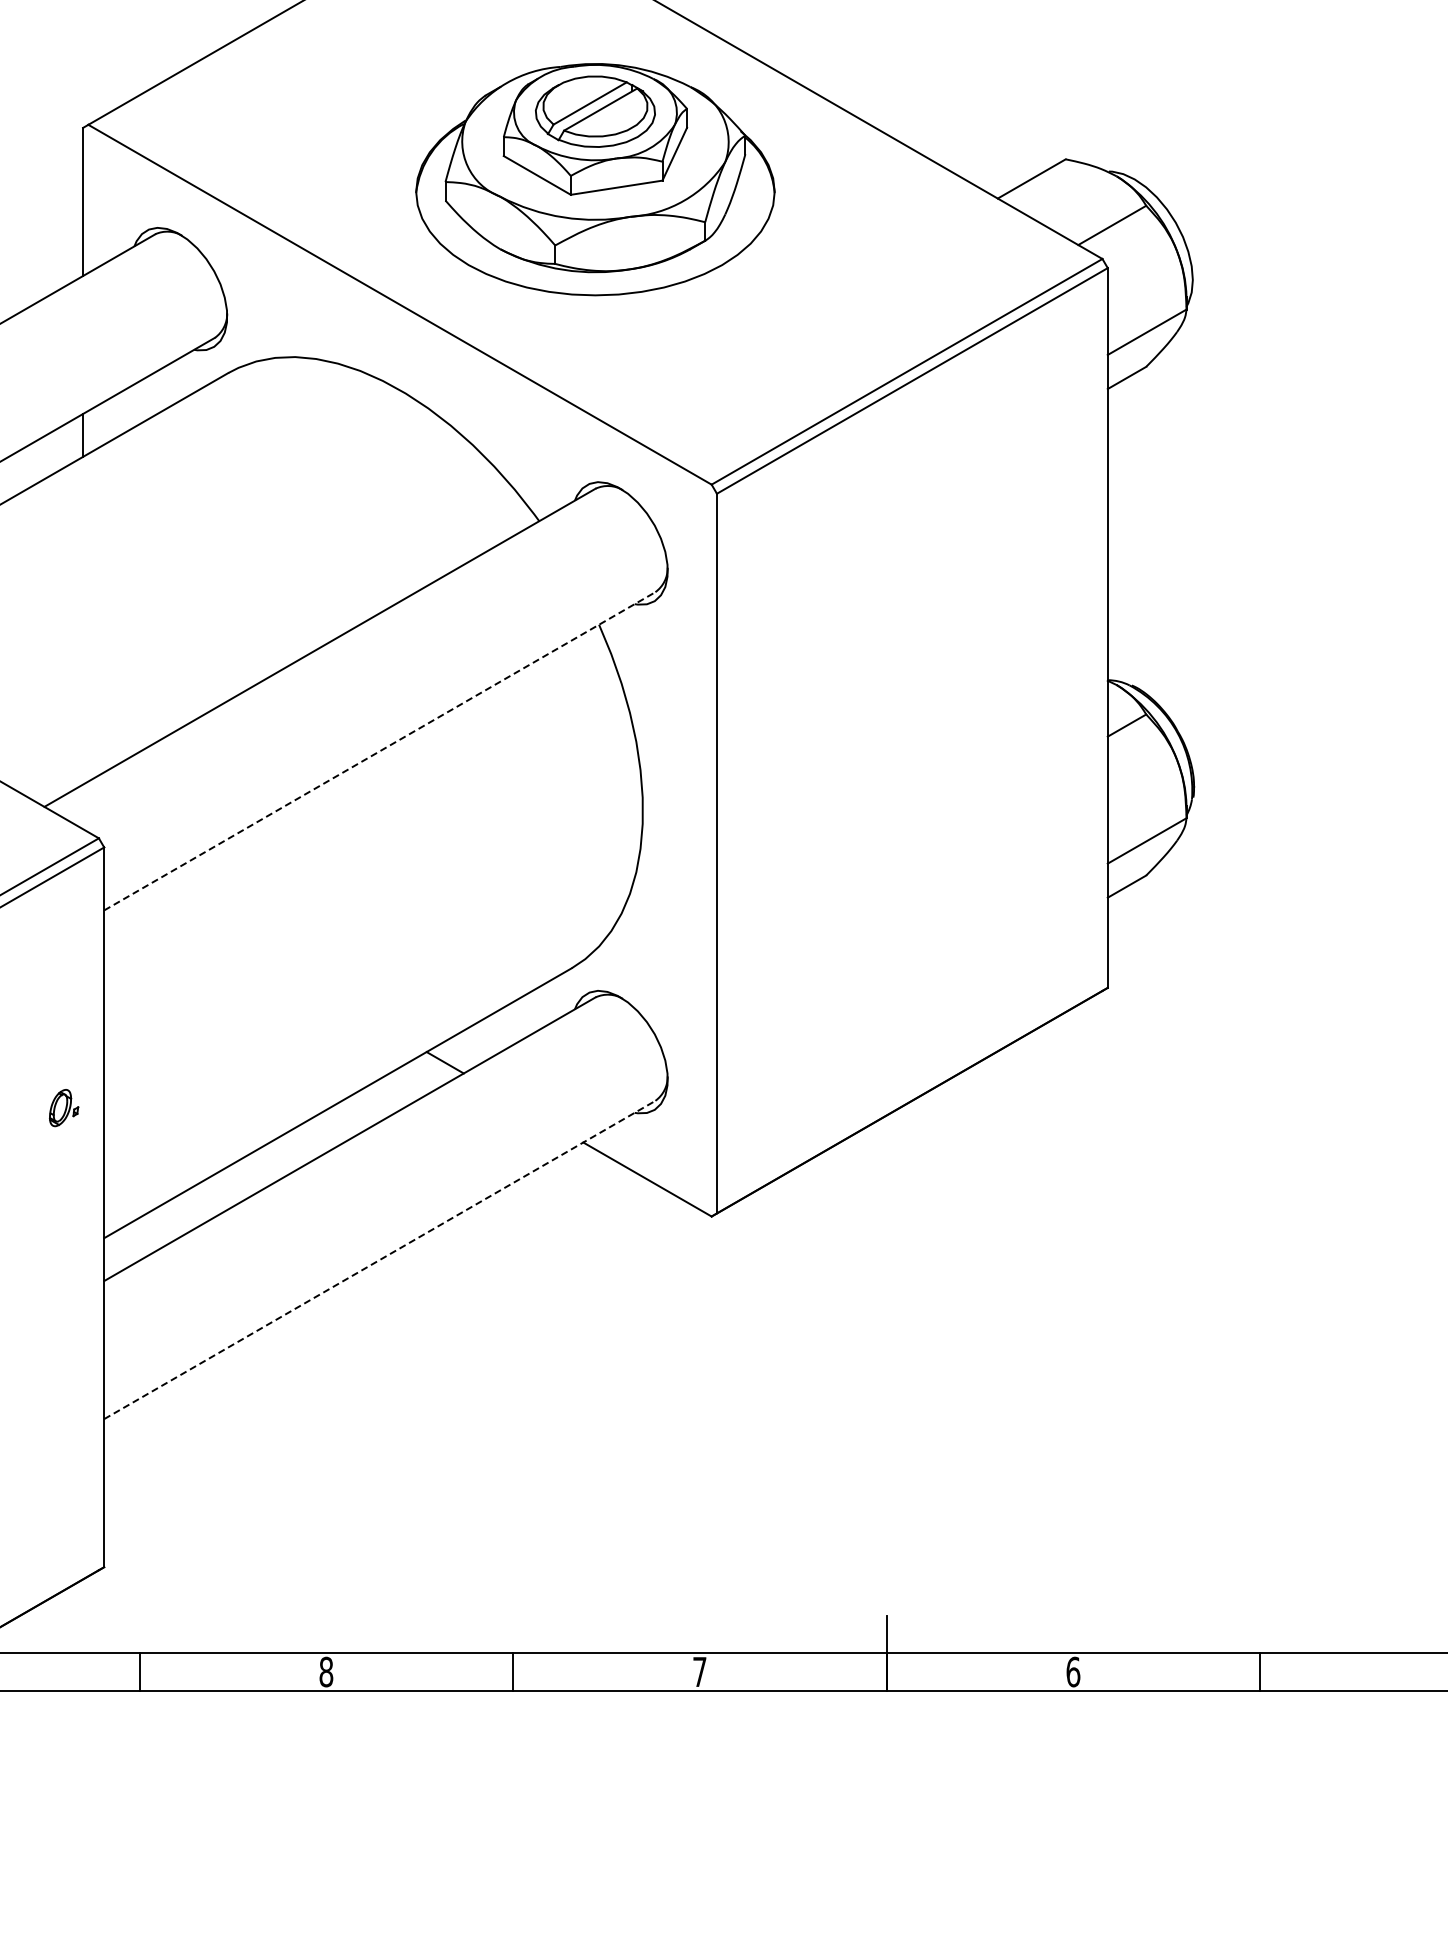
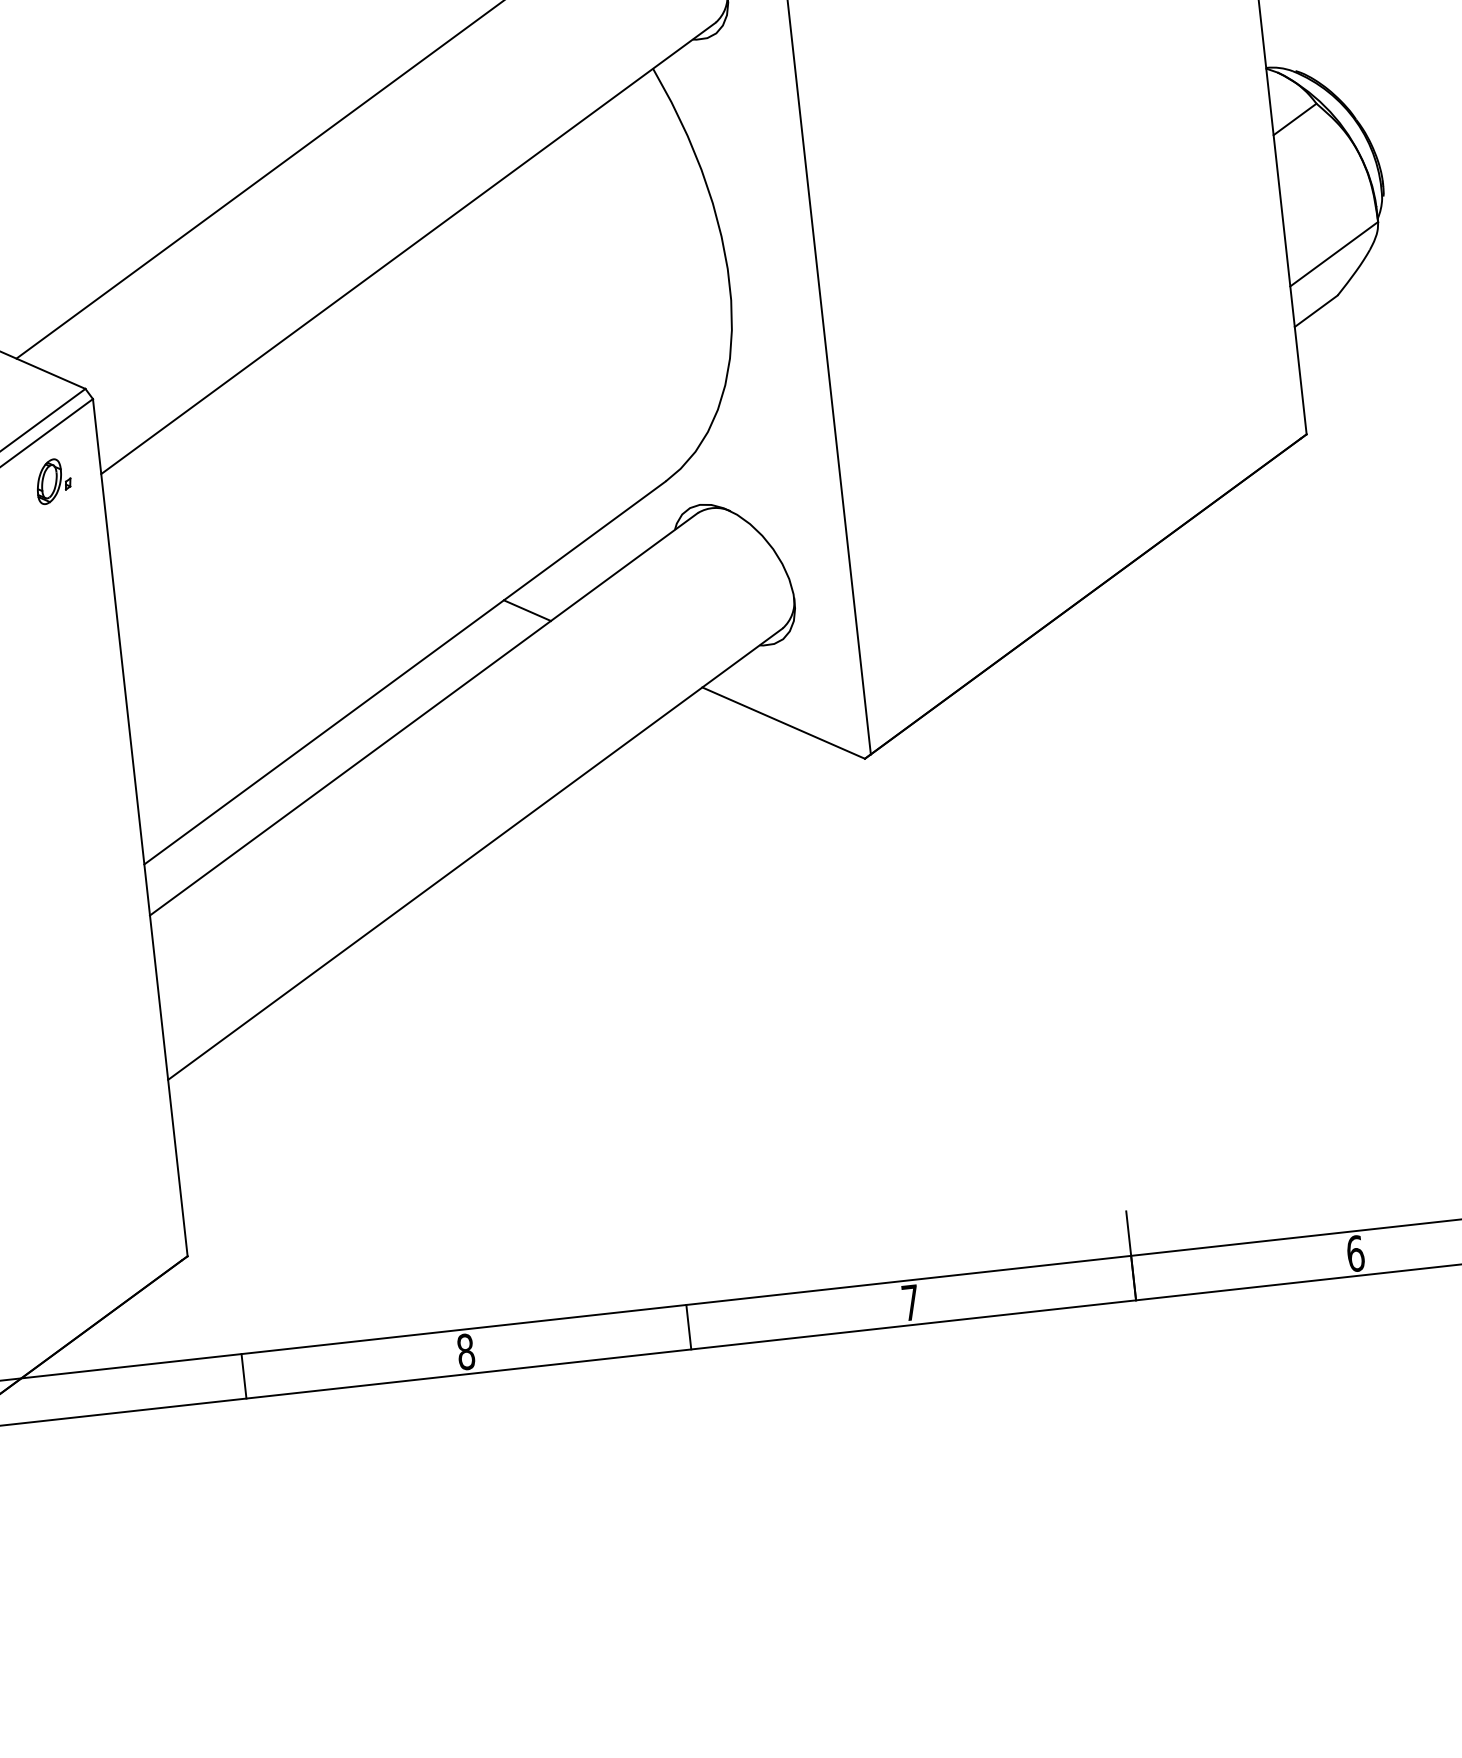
line: (380, 751) -> (409, 248), dashed -> solid
part: (64, 1108) -> (54, 481), moved
line: (380, 1259) -> (476, 853), dashed -> solid

